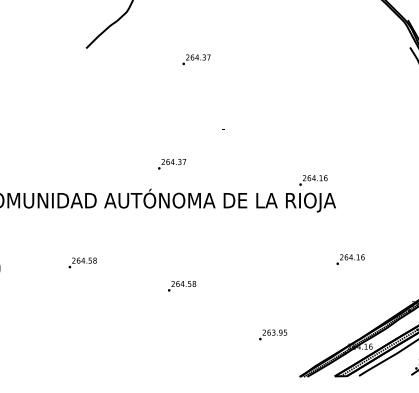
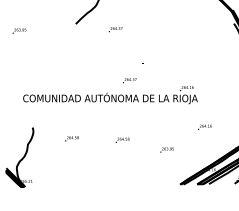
text: (196, 59) -> (115, 29), moved
text: (171, 163) -> (129, 80), moved
text: (81, 262) -> (71, 138), moved
text: (271, 333) -> (166, 149), moved

